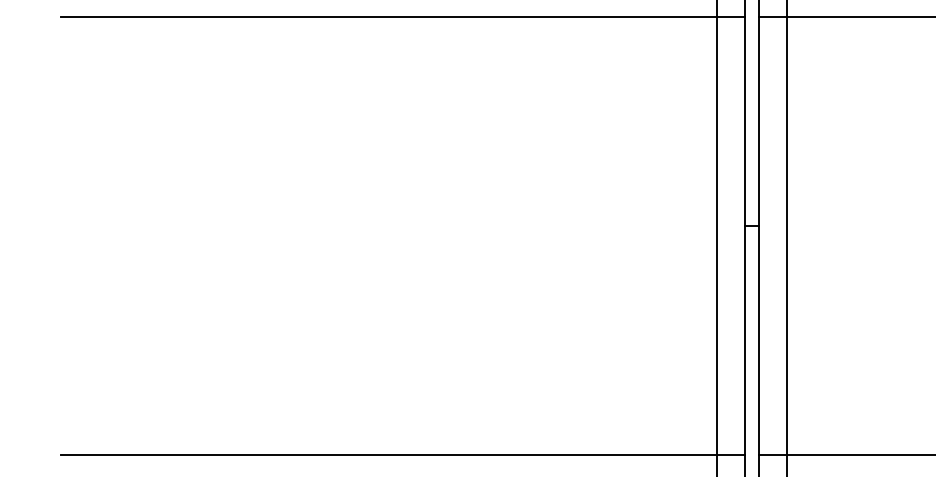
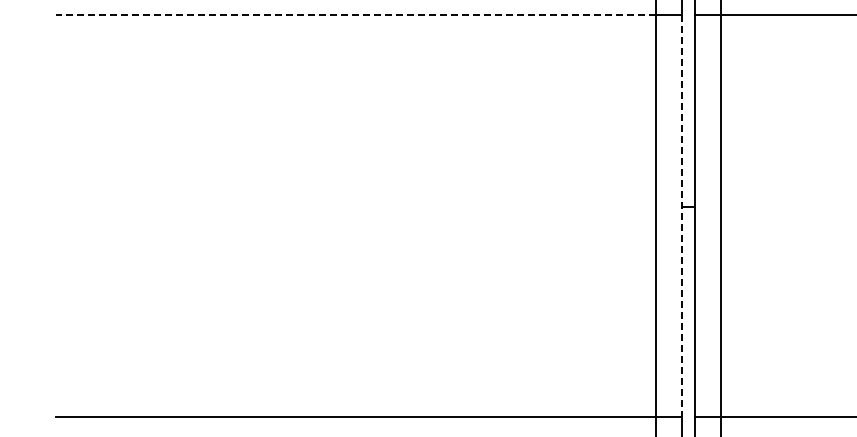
line: (388, 16) -> (355, 15), solid -> dashed
line: (745, 236) -> (682, 216), solid -> dashed

